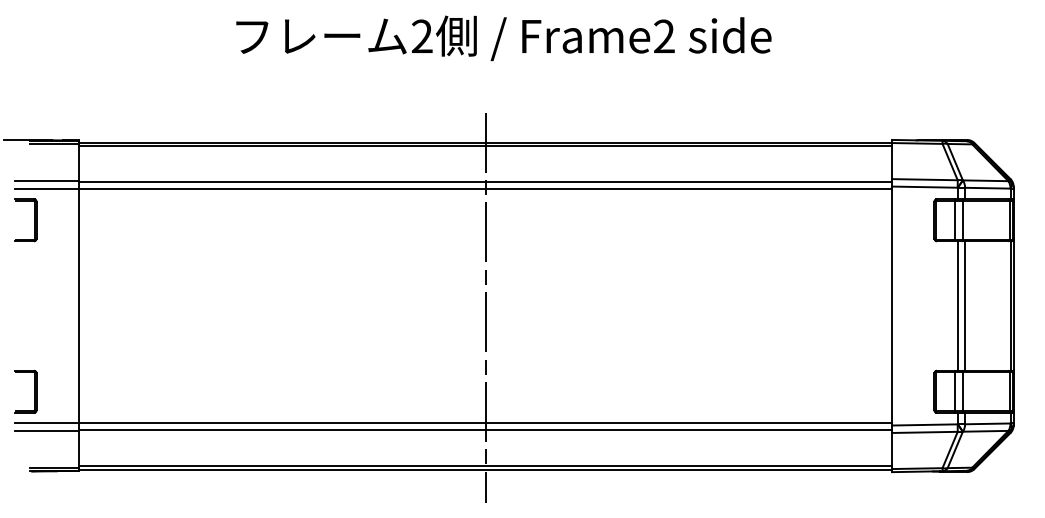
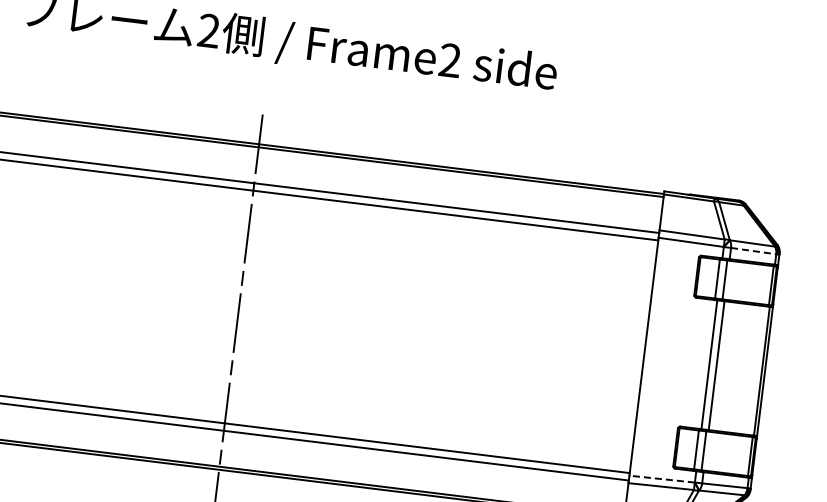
line: (987, 188) -> (753, 251), solid -> dashed
line: (924, 424) -> (661, 478), solid -> dashed

